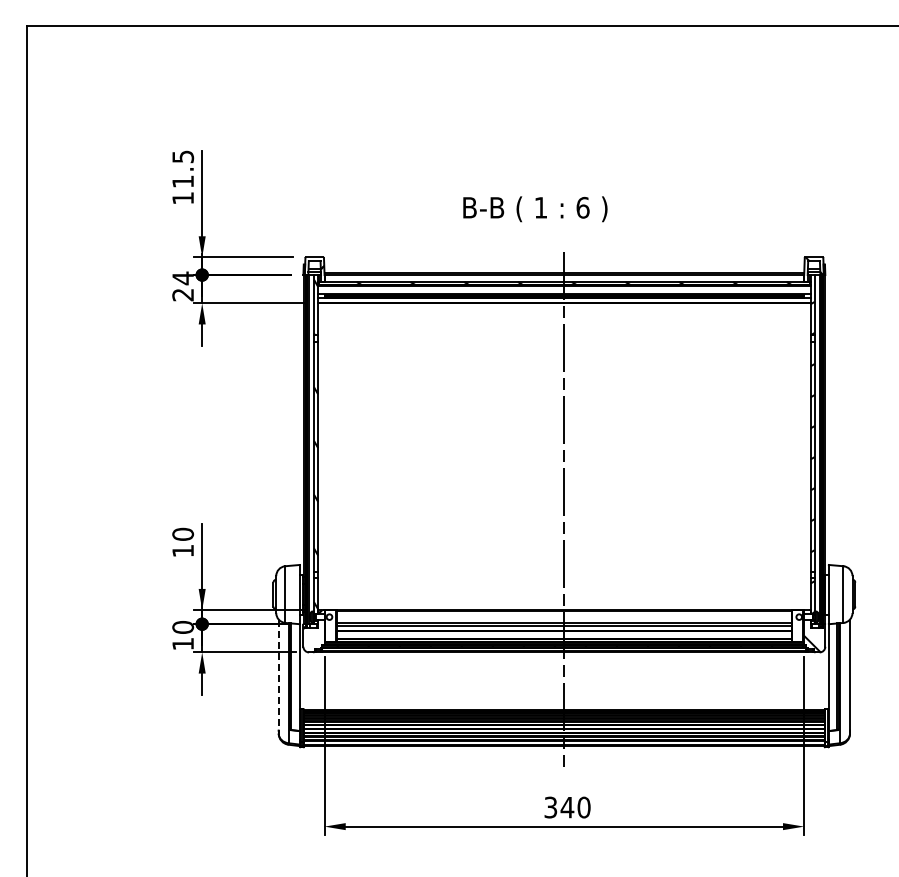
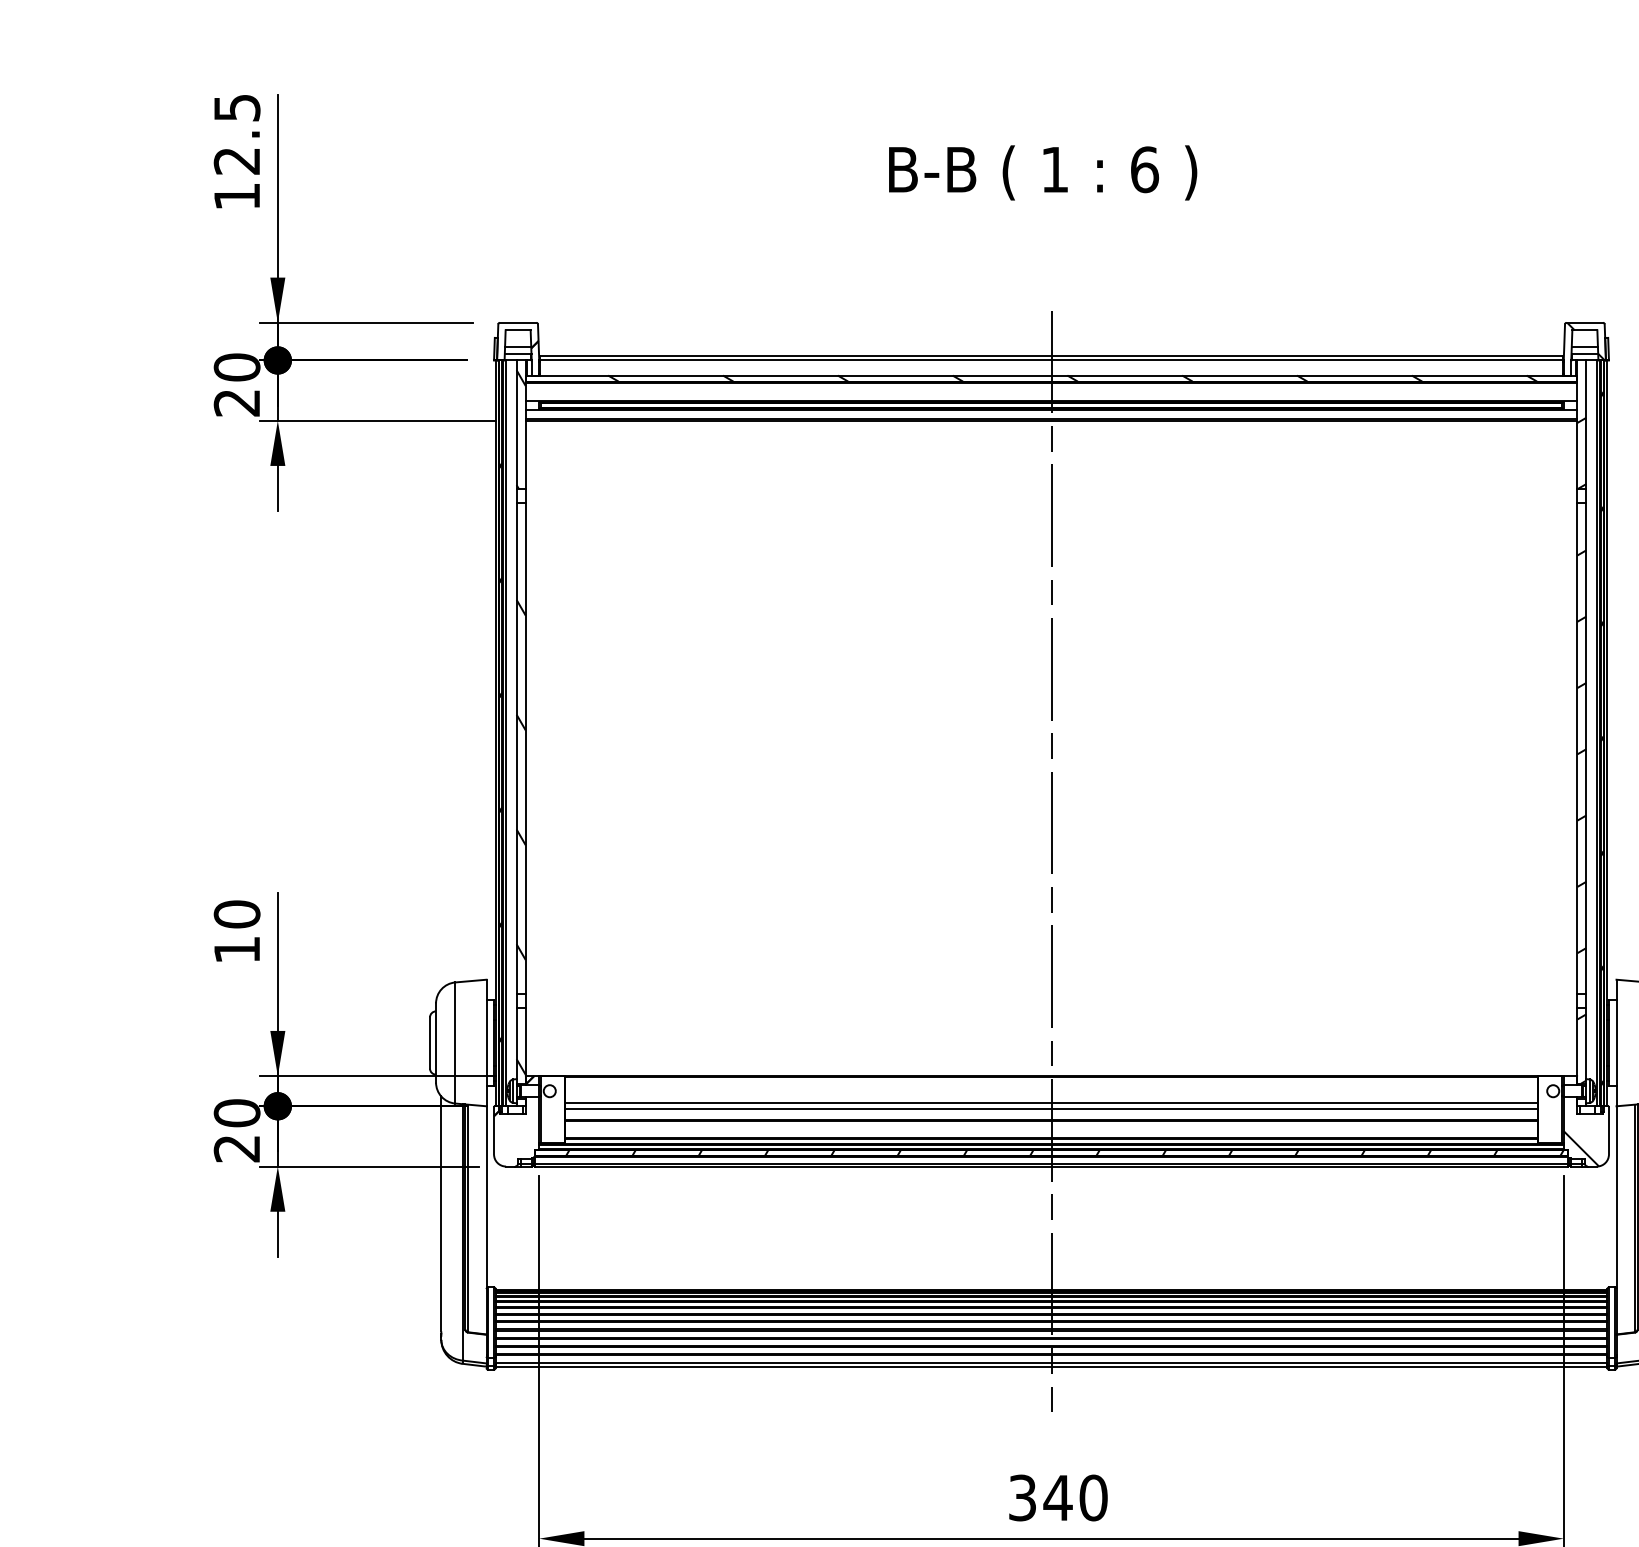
text: (182, 181) -> (235, 160), 11.5 -> 12.5
text: (535, 209) -> (1043, 173), moved
text: (183, 278) -> (237, 367), 24 -> 20
text: (182, 644) -> (235, 1149), 10 -> 20
line: (278, 674) -> (440, 1213), dashed -> solid

